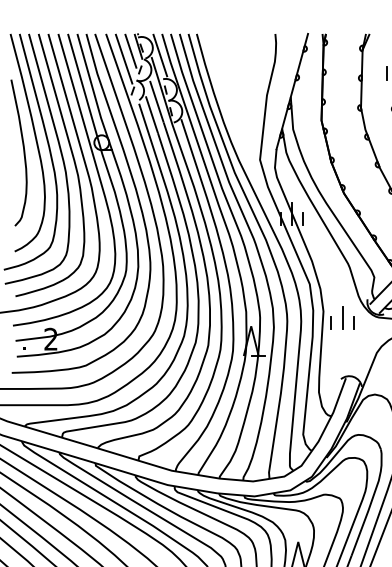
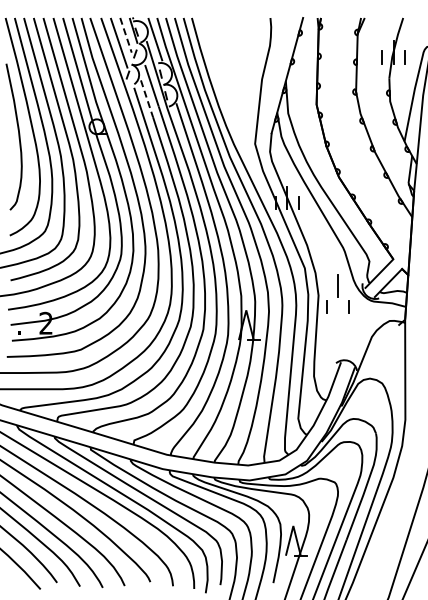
line: (131, 51) -> (126, 35), solid -> dashed
line: (152, 115) -> (147, 99), solid -> dashed
line: (342, 317) -> (337, 285), moved

